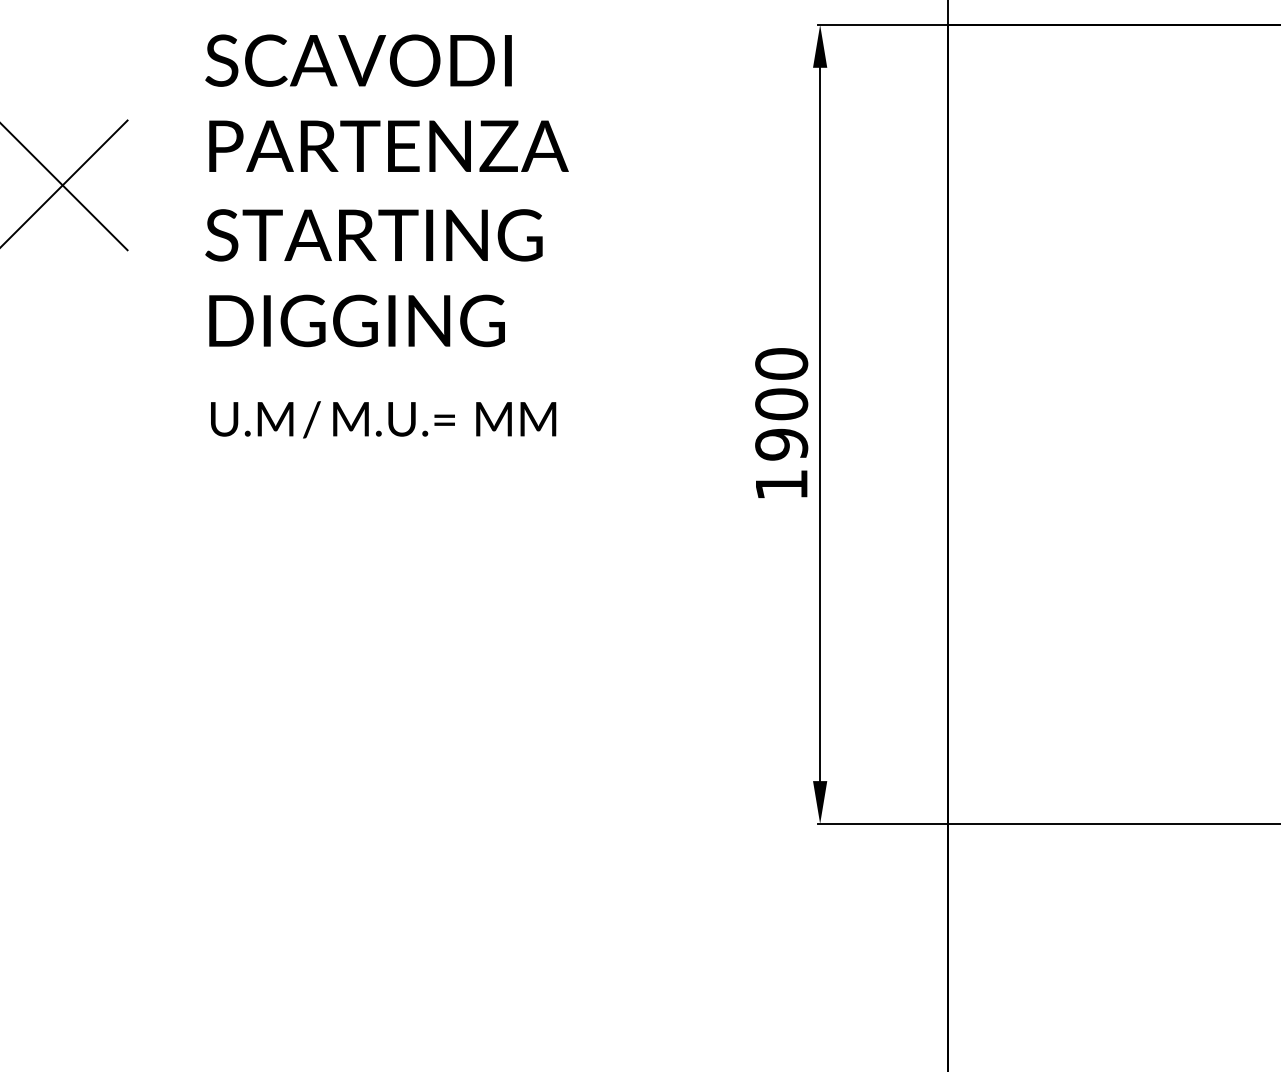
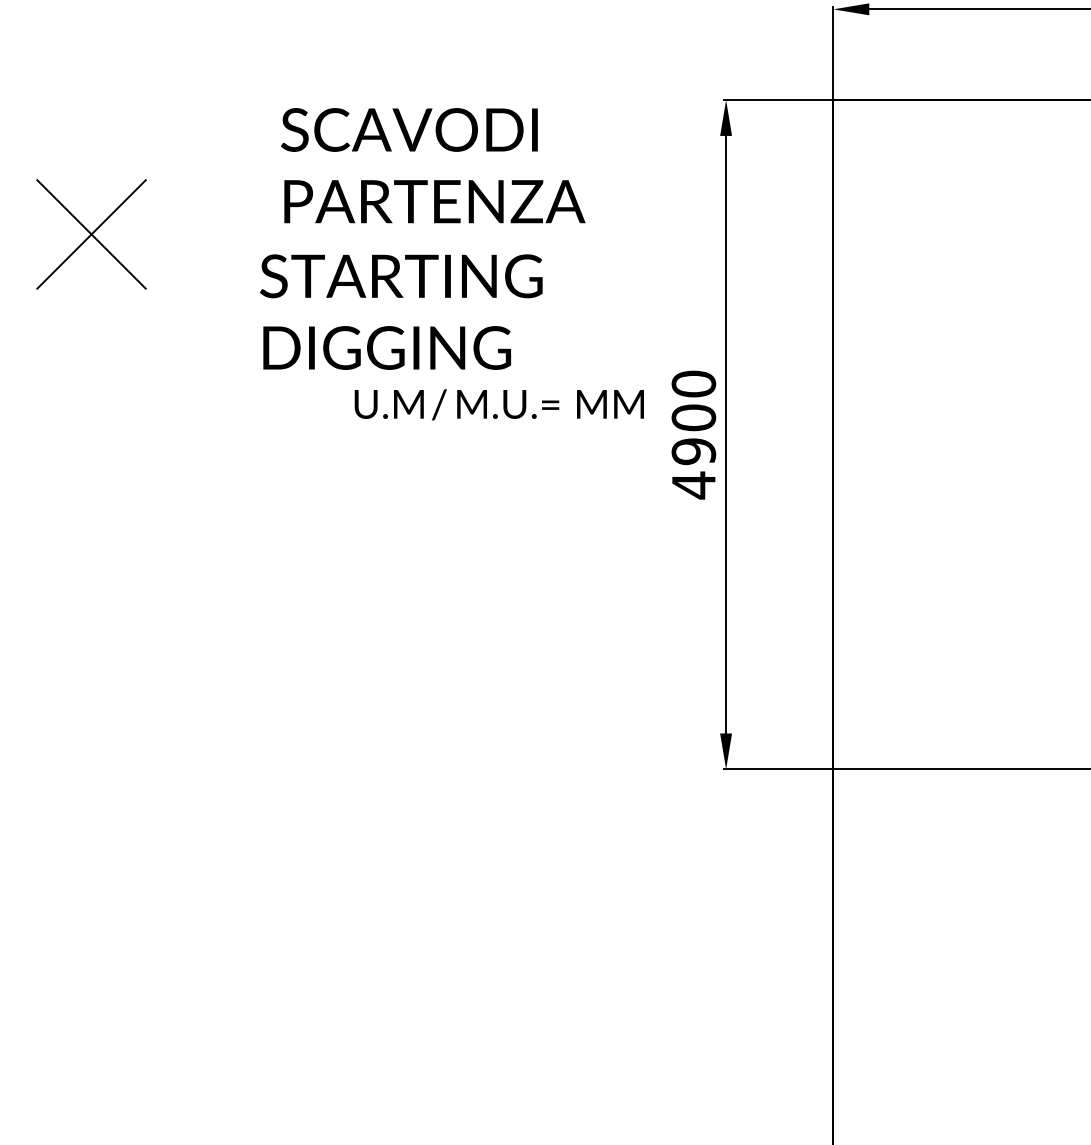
text: (387, 103) -> (433, 165), moved
text: (374, 277) -> (401, 311), moved
text: (382, 419) -> (498, 404), moved
text: (781, 485) -> (693, 485), 1900 -> 4900

